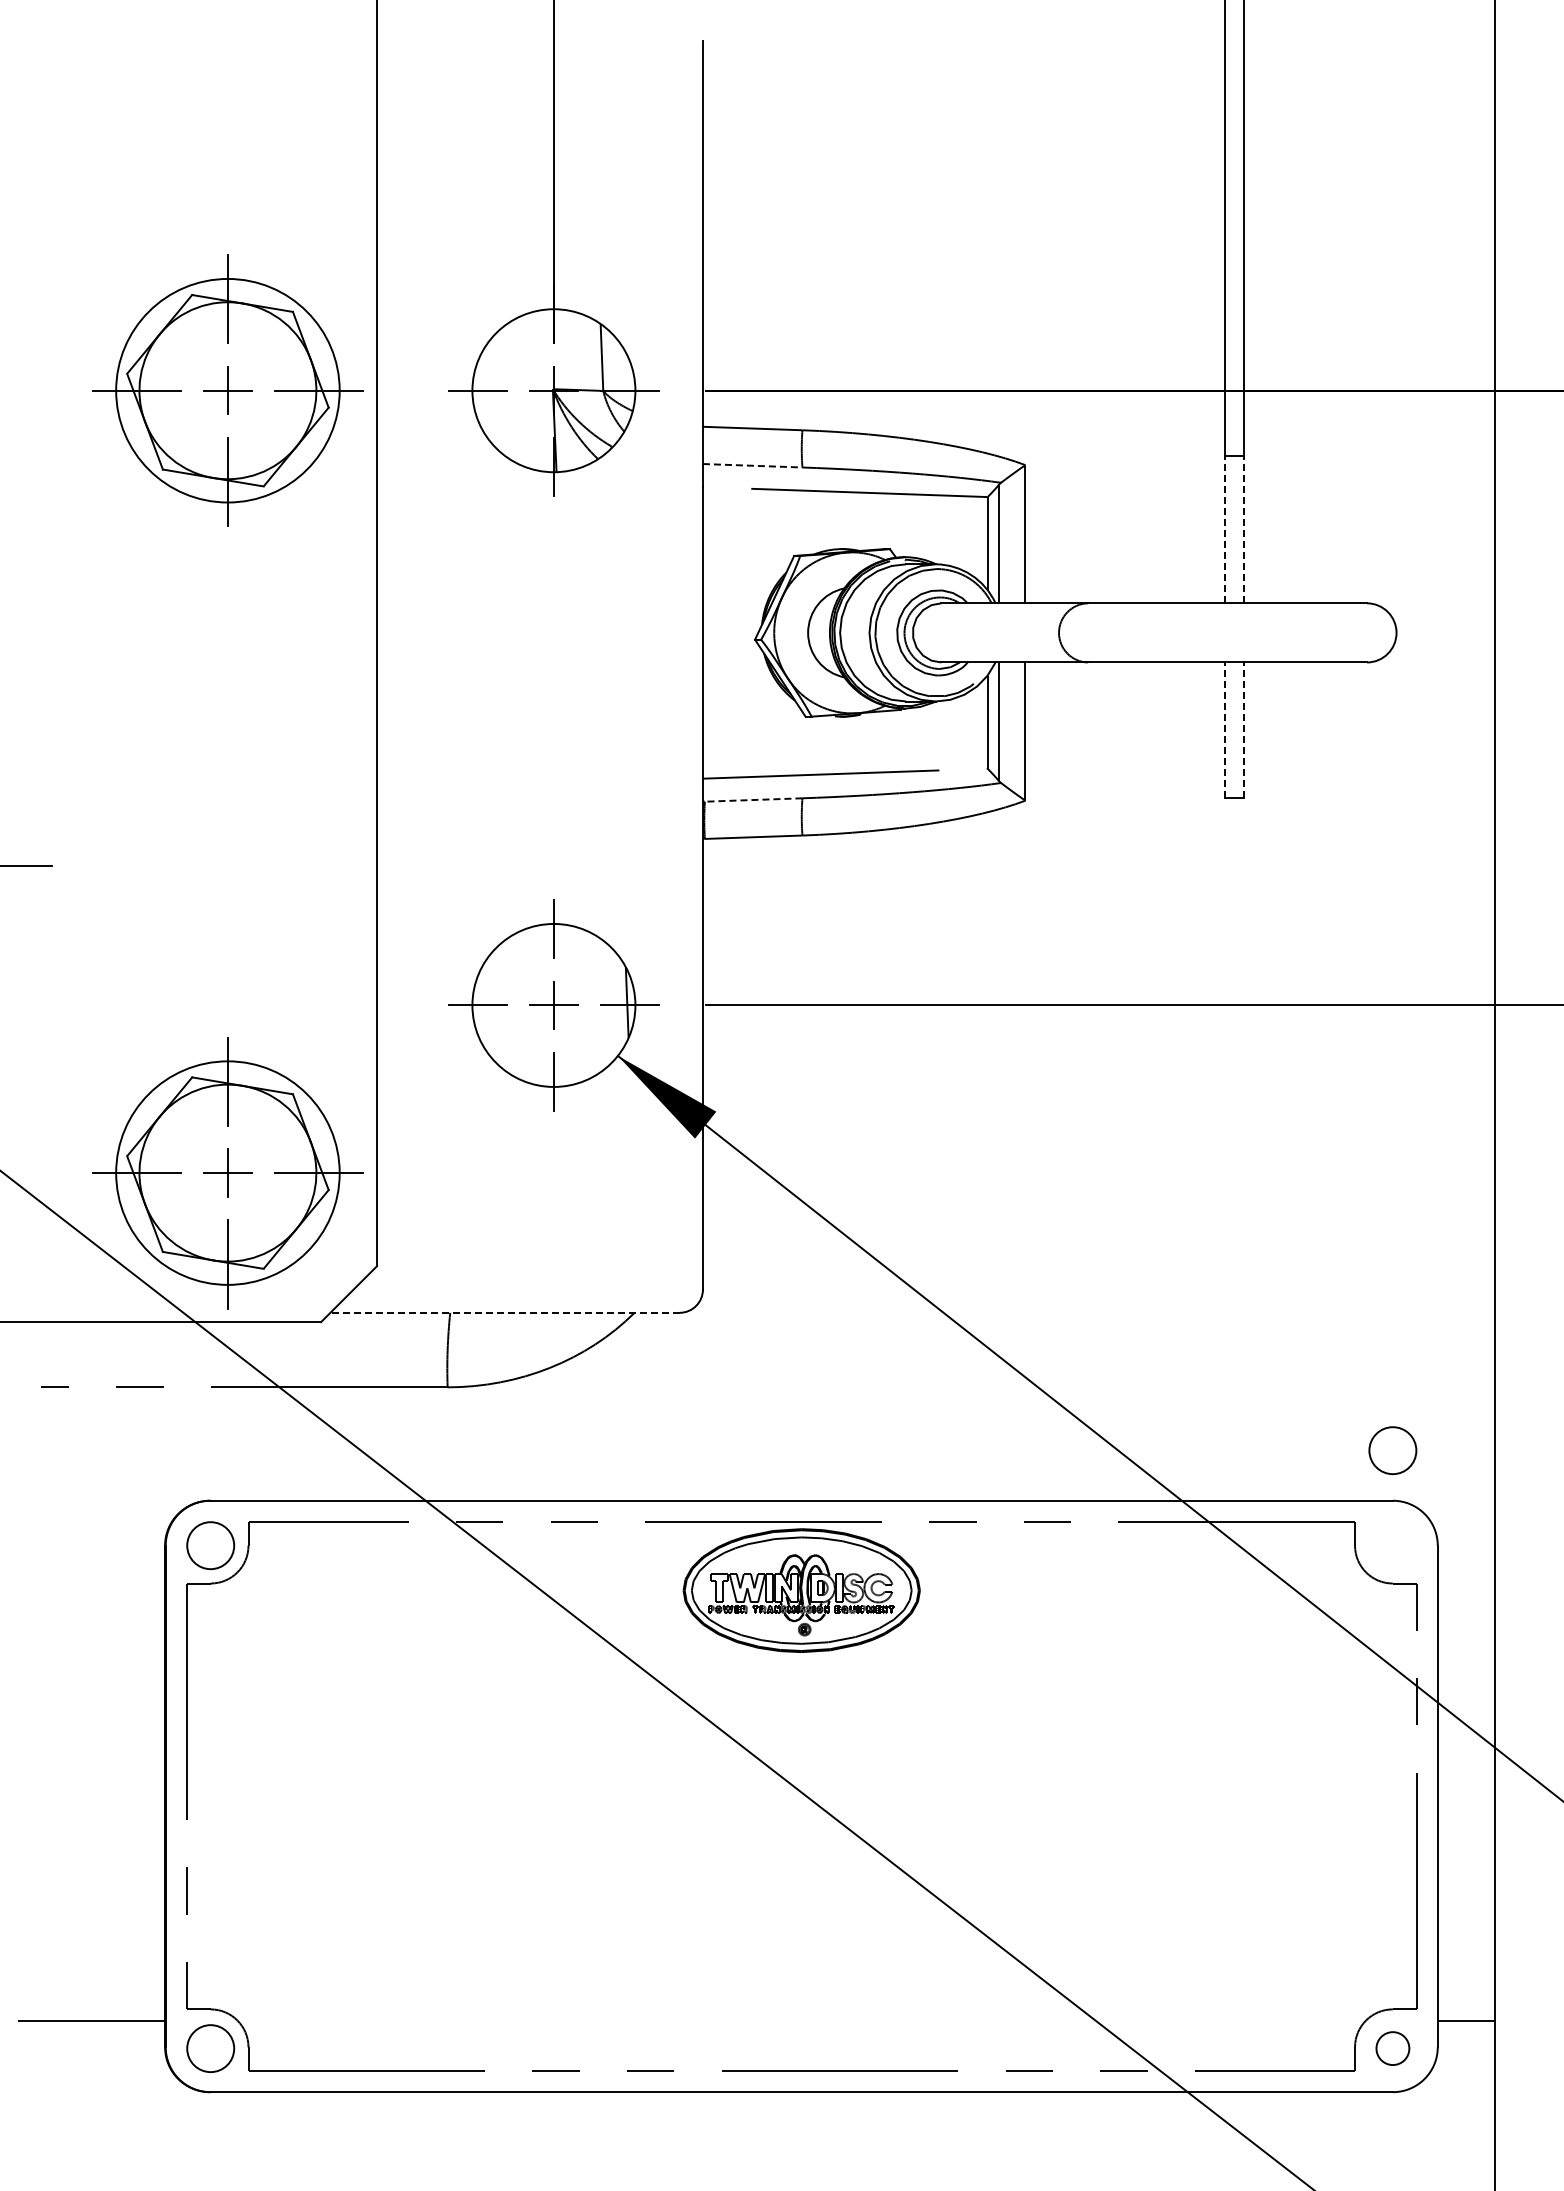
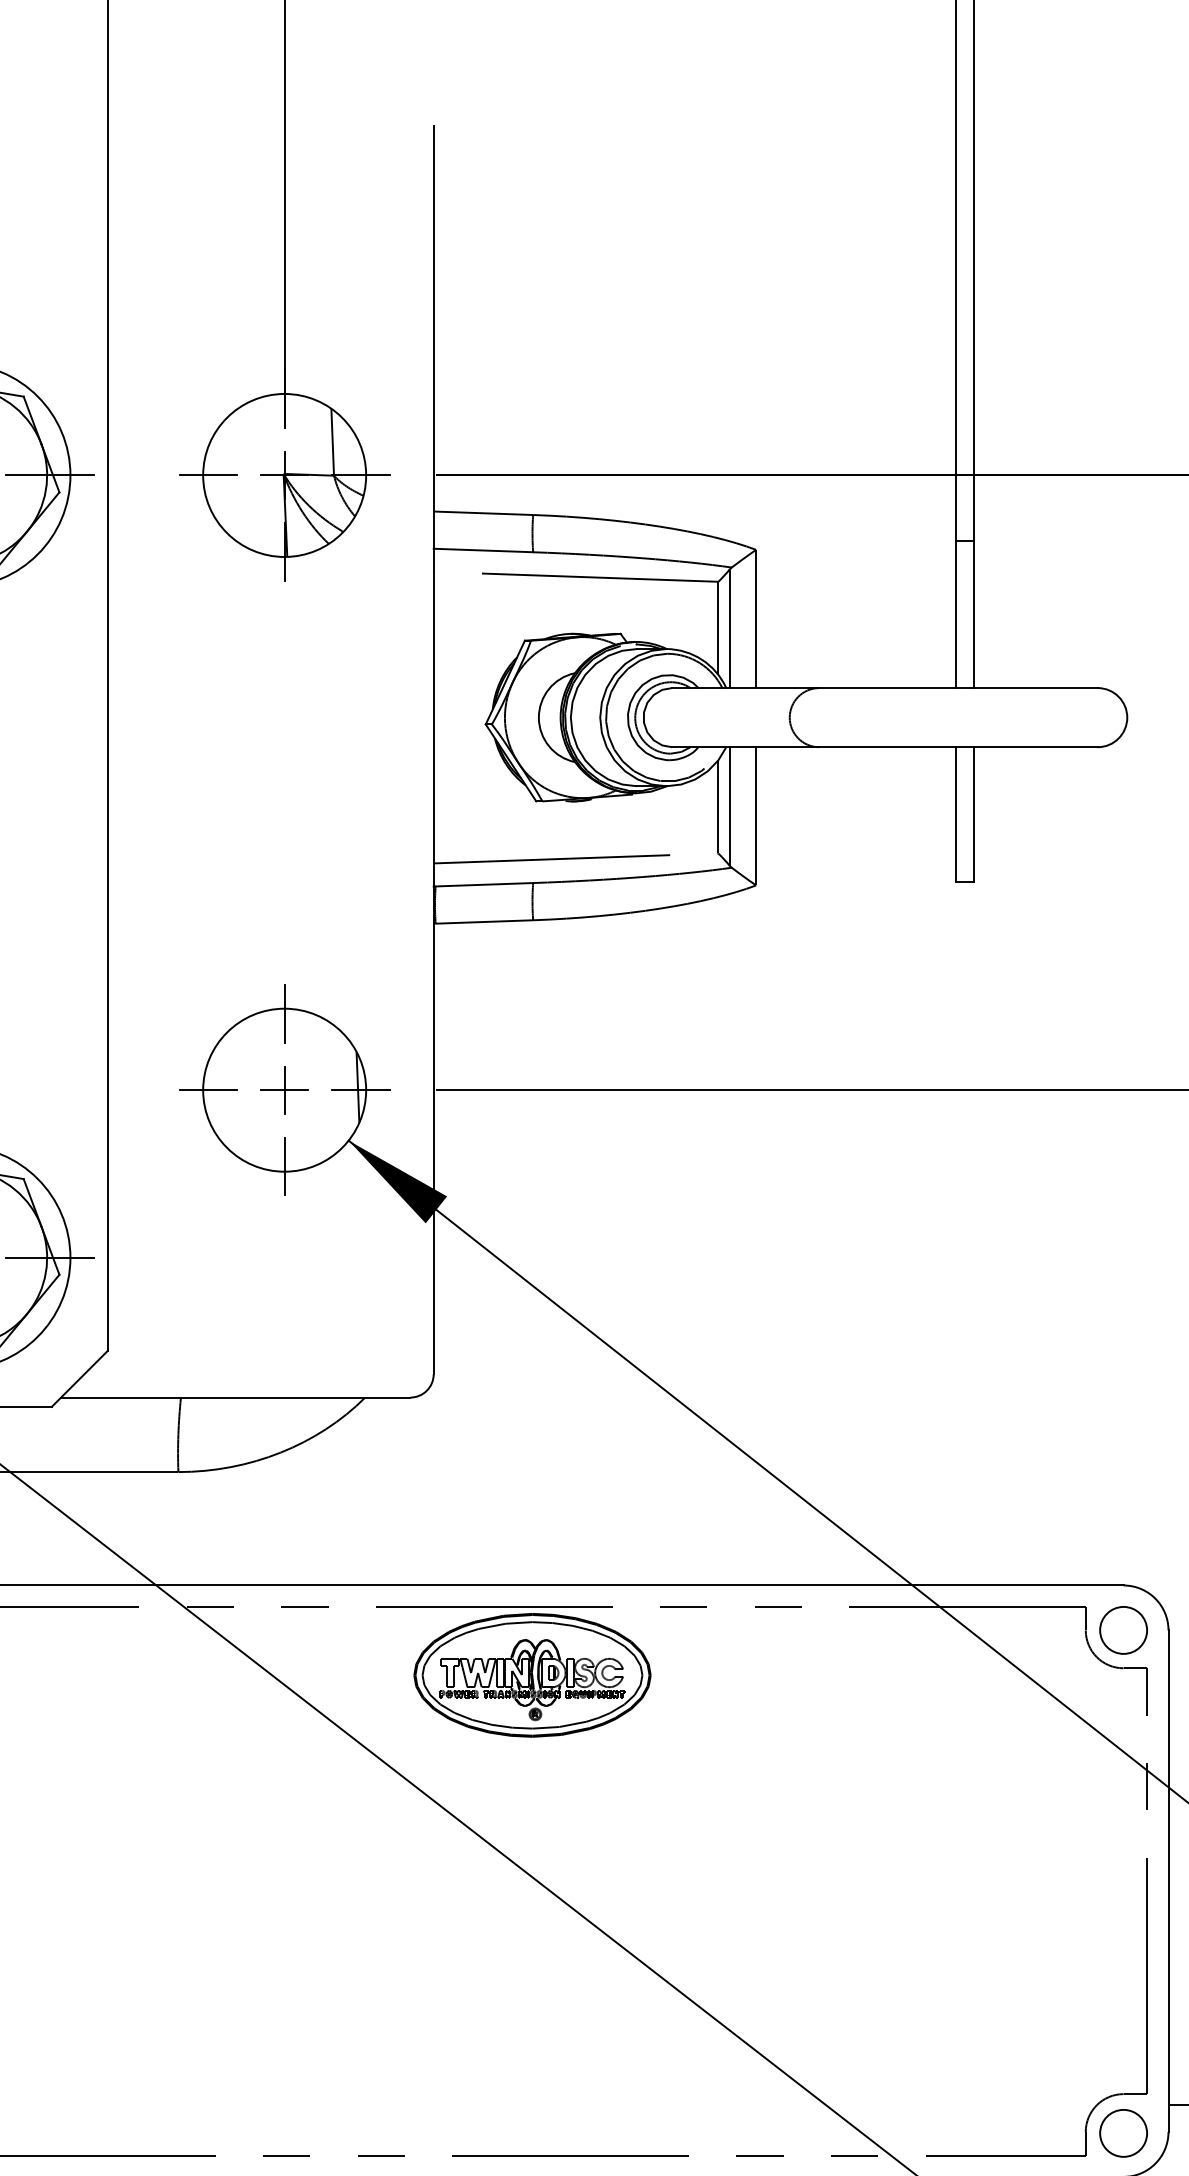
line: (752, 465) -> (483, 550), dashed -> solid
line: (1225, 529) -> (956, 614), dashed -> solid
line: (1243, 529) -> (974, 614), dashed -> solid
line: (1225, 730) -> (956, 815), dashed -> solid
line: (1243, 730) -> (974, 815), dashed -> solid
line: (752, 800) -> (483, 885), dashed -> solid
line: (505, 1312) -> (236, 1397), dashed -> solid
circle: (1392, 1450) -> (1123, 1630), moved
circle: (1392, 2048) -> (1123, 2133), size x1.43

